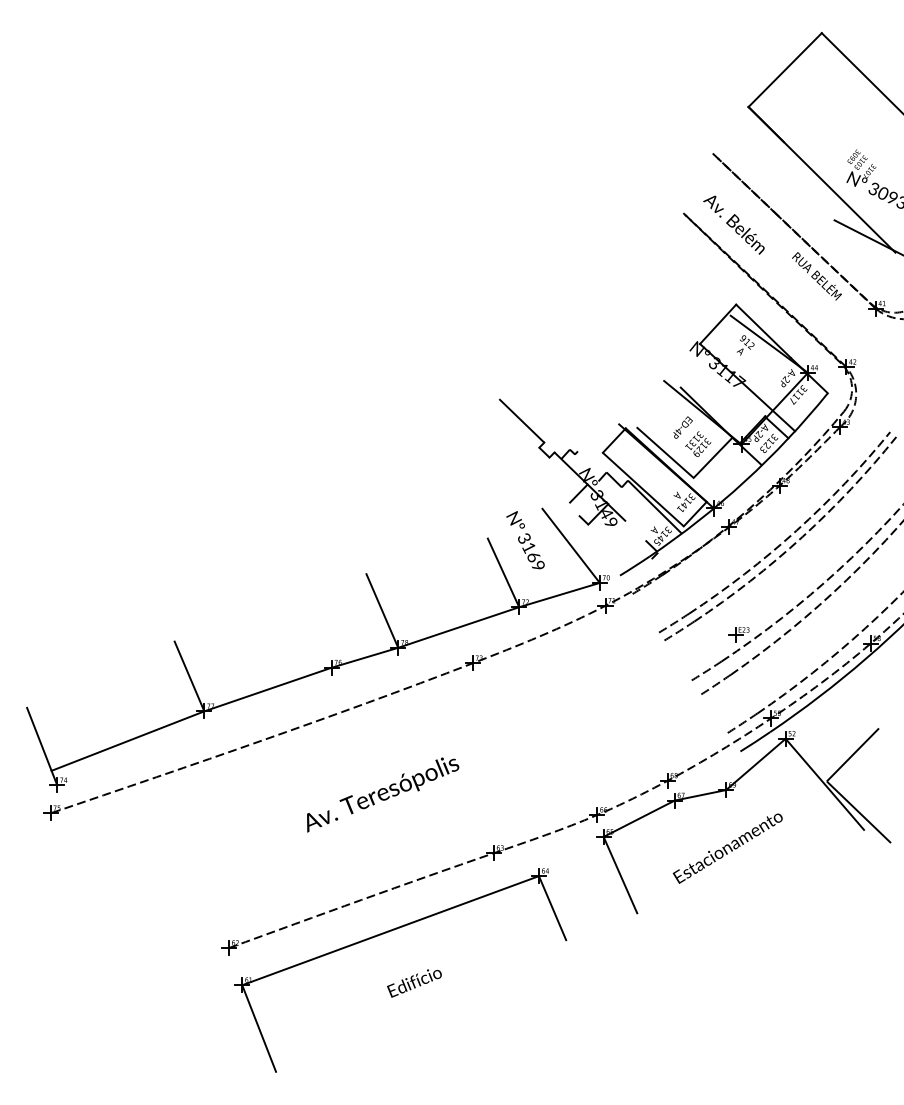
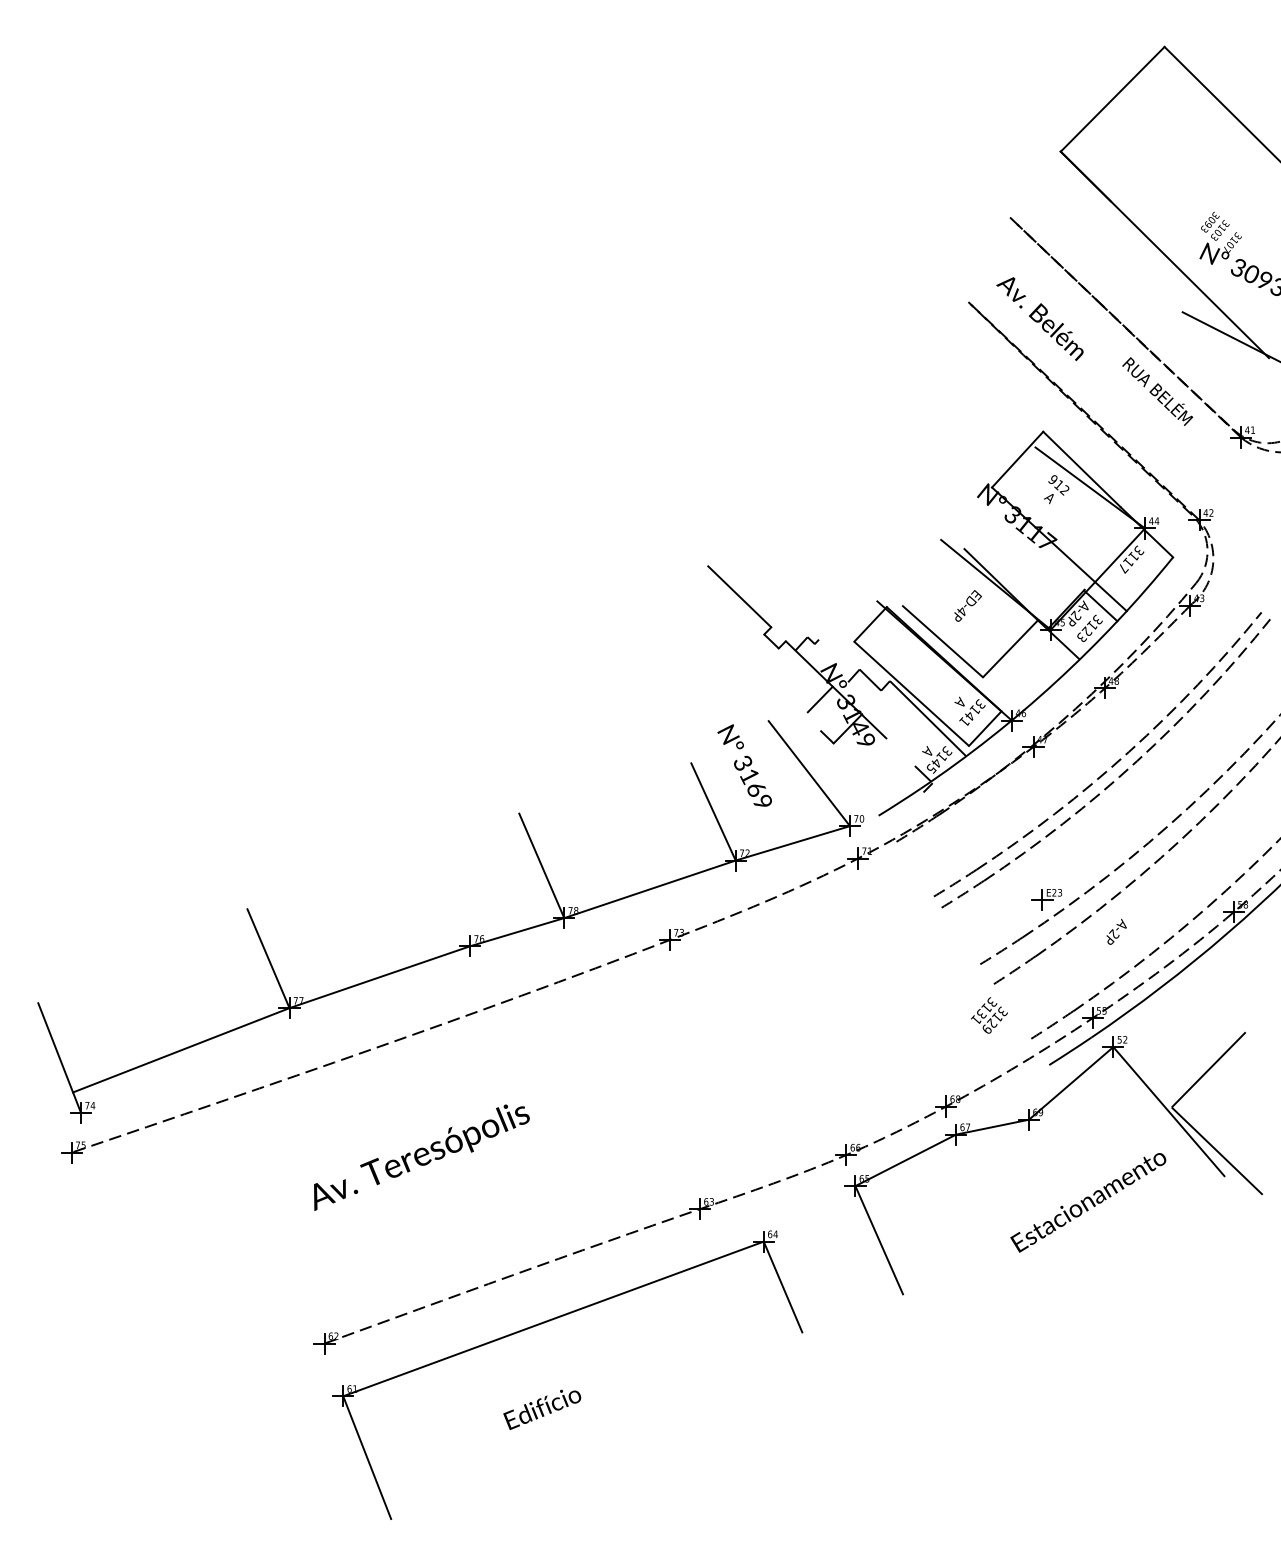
text: (787, 377) -> (1116, 931), moved
text: (698, 444) -> (989, 1015), moved
text: (382, 794) -> (421, 1157), moved
text: (727, 848) -> (1088, 1202), moved
text: (414, 983) -> (542, 1409), moved

